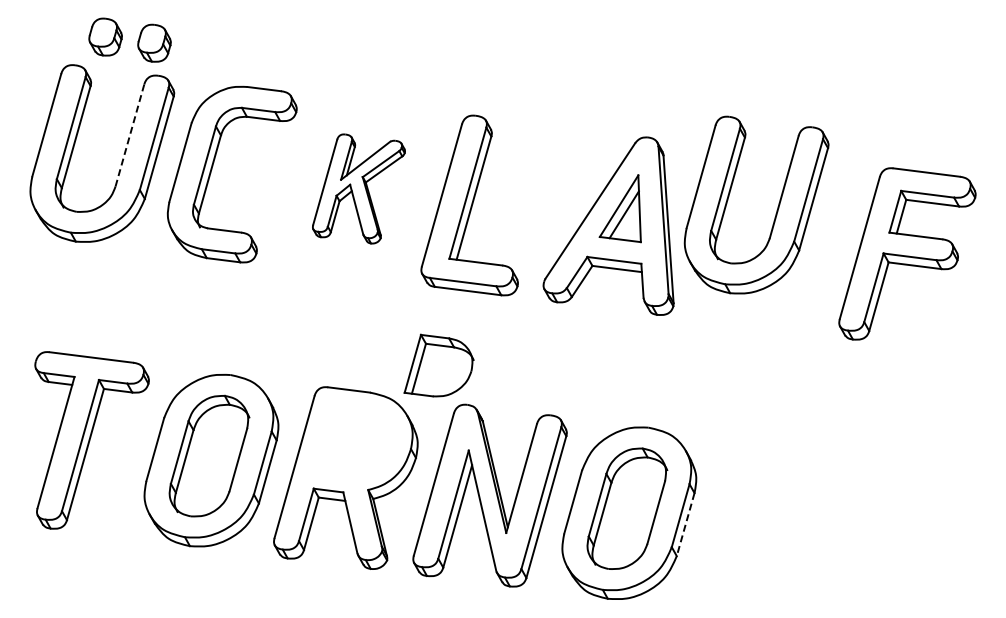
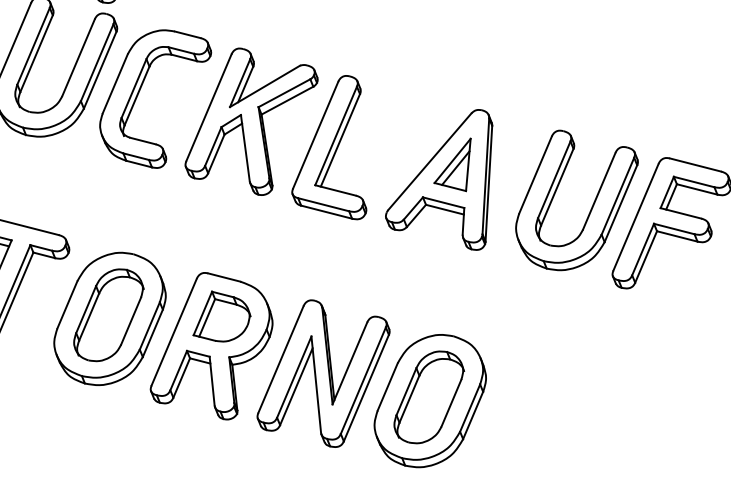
line: (130, 135) -> (79, 57), dashed -> solid
part: (358, 188) -> (251, 121), size x1.67
part: (776, 210) -> (590, 208), moved
part: (438, 365) -> (222, 317), moved
line: (685, 524) -> (473, 415), dashed -> solid

